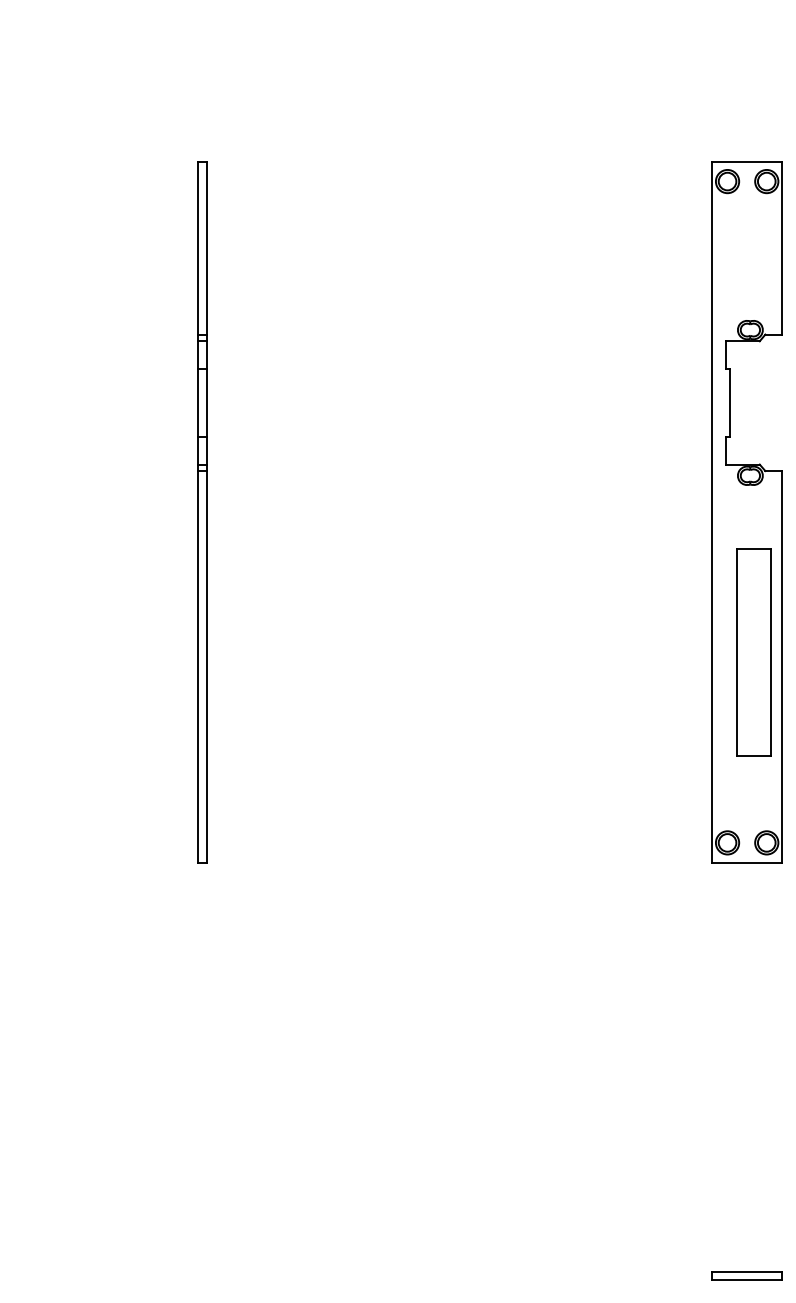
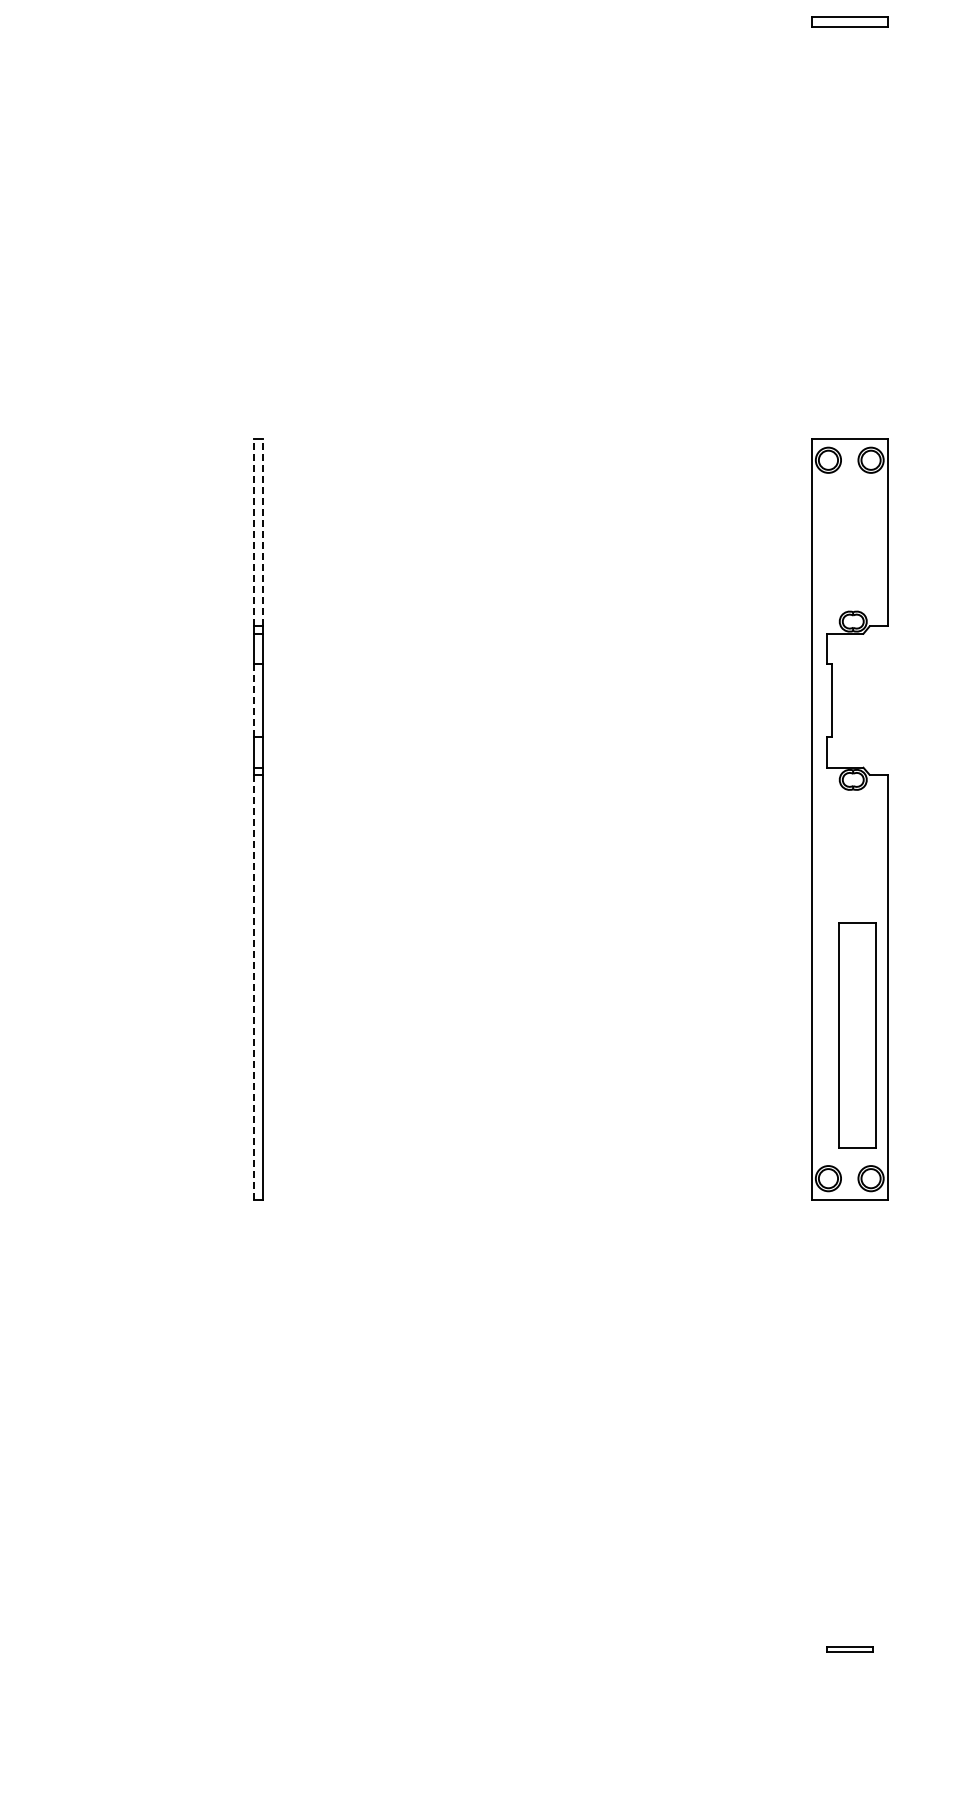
line: (198, 248) -> (253, 532), solid -> dashed
line: (206, 248) -> (262, 532), solid -> dashed
line: (198, 402) -> (253, 700), solid -> dashed
part: (754, 652) -> (857, 1035), moved
line: (198, 666) -> (253, 987), solid -> dashed
part: (746, 1276) -> (849, 1649), size x0.6

